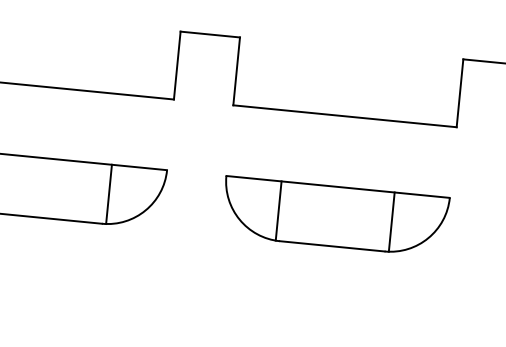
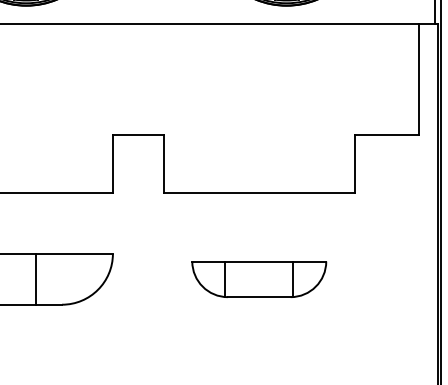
line: (108, 193) -> (35, 278), moved
part: (334, 216) -> (258, 279), size x0.7

